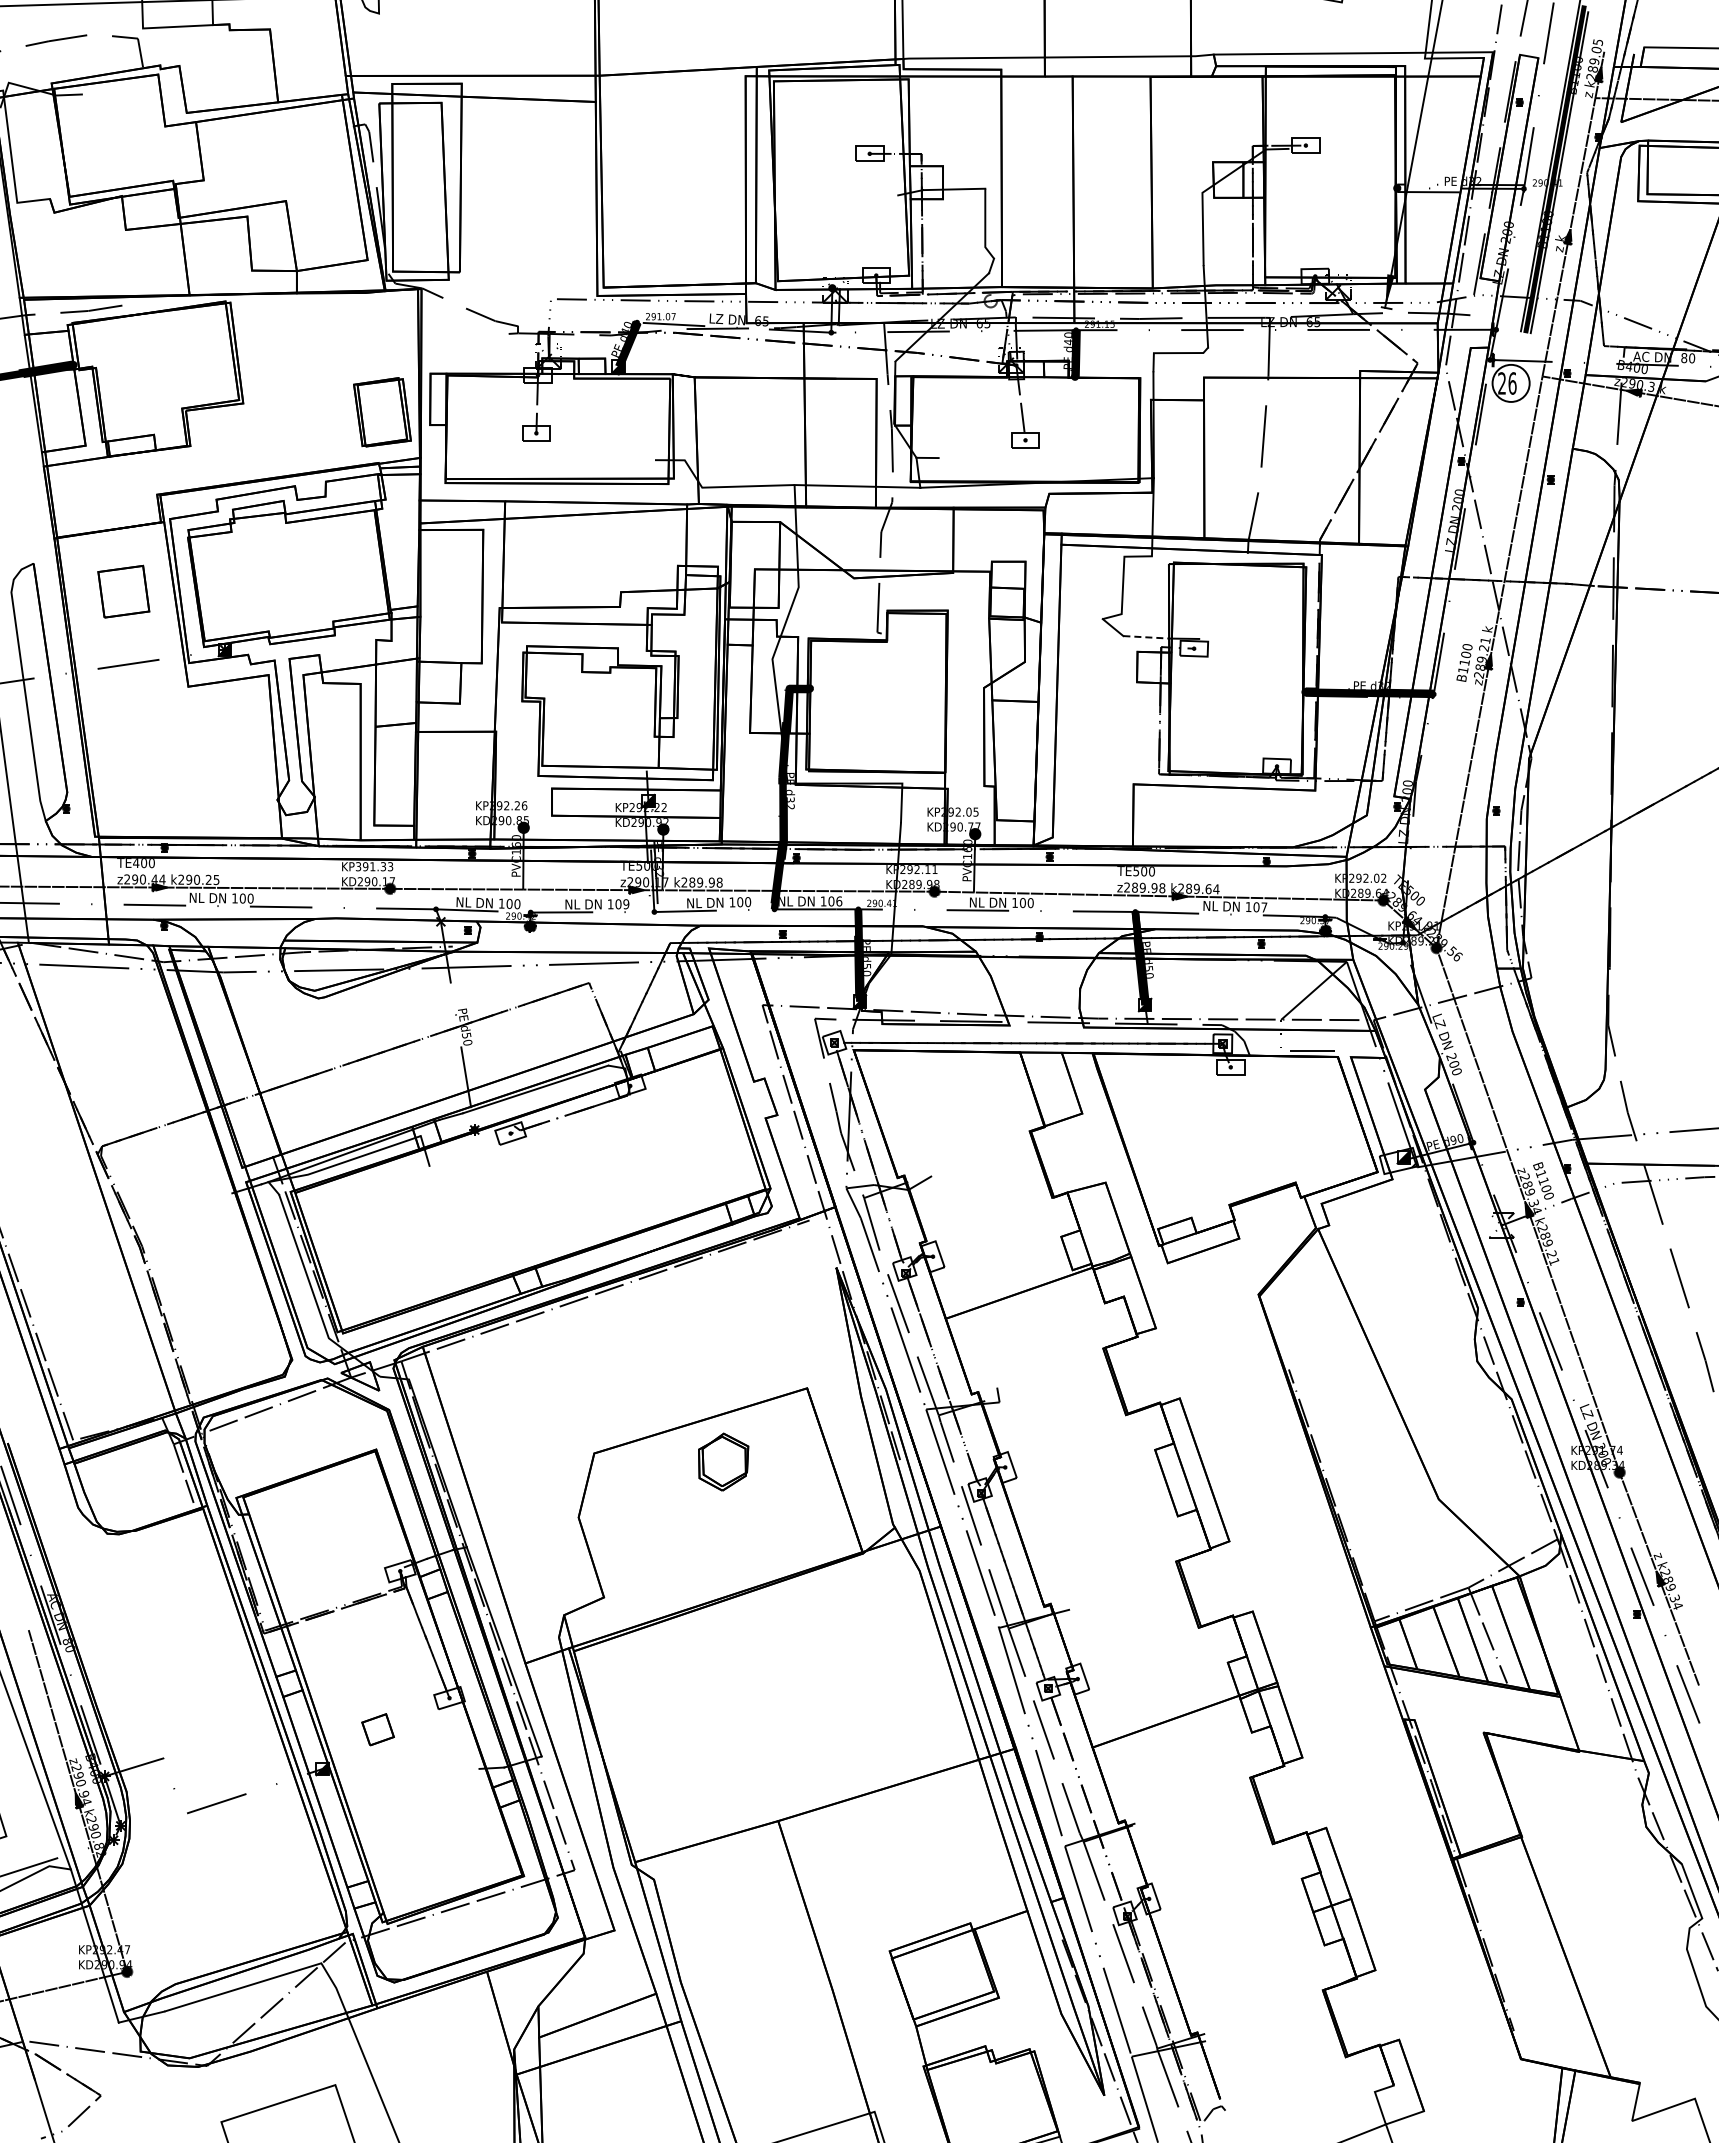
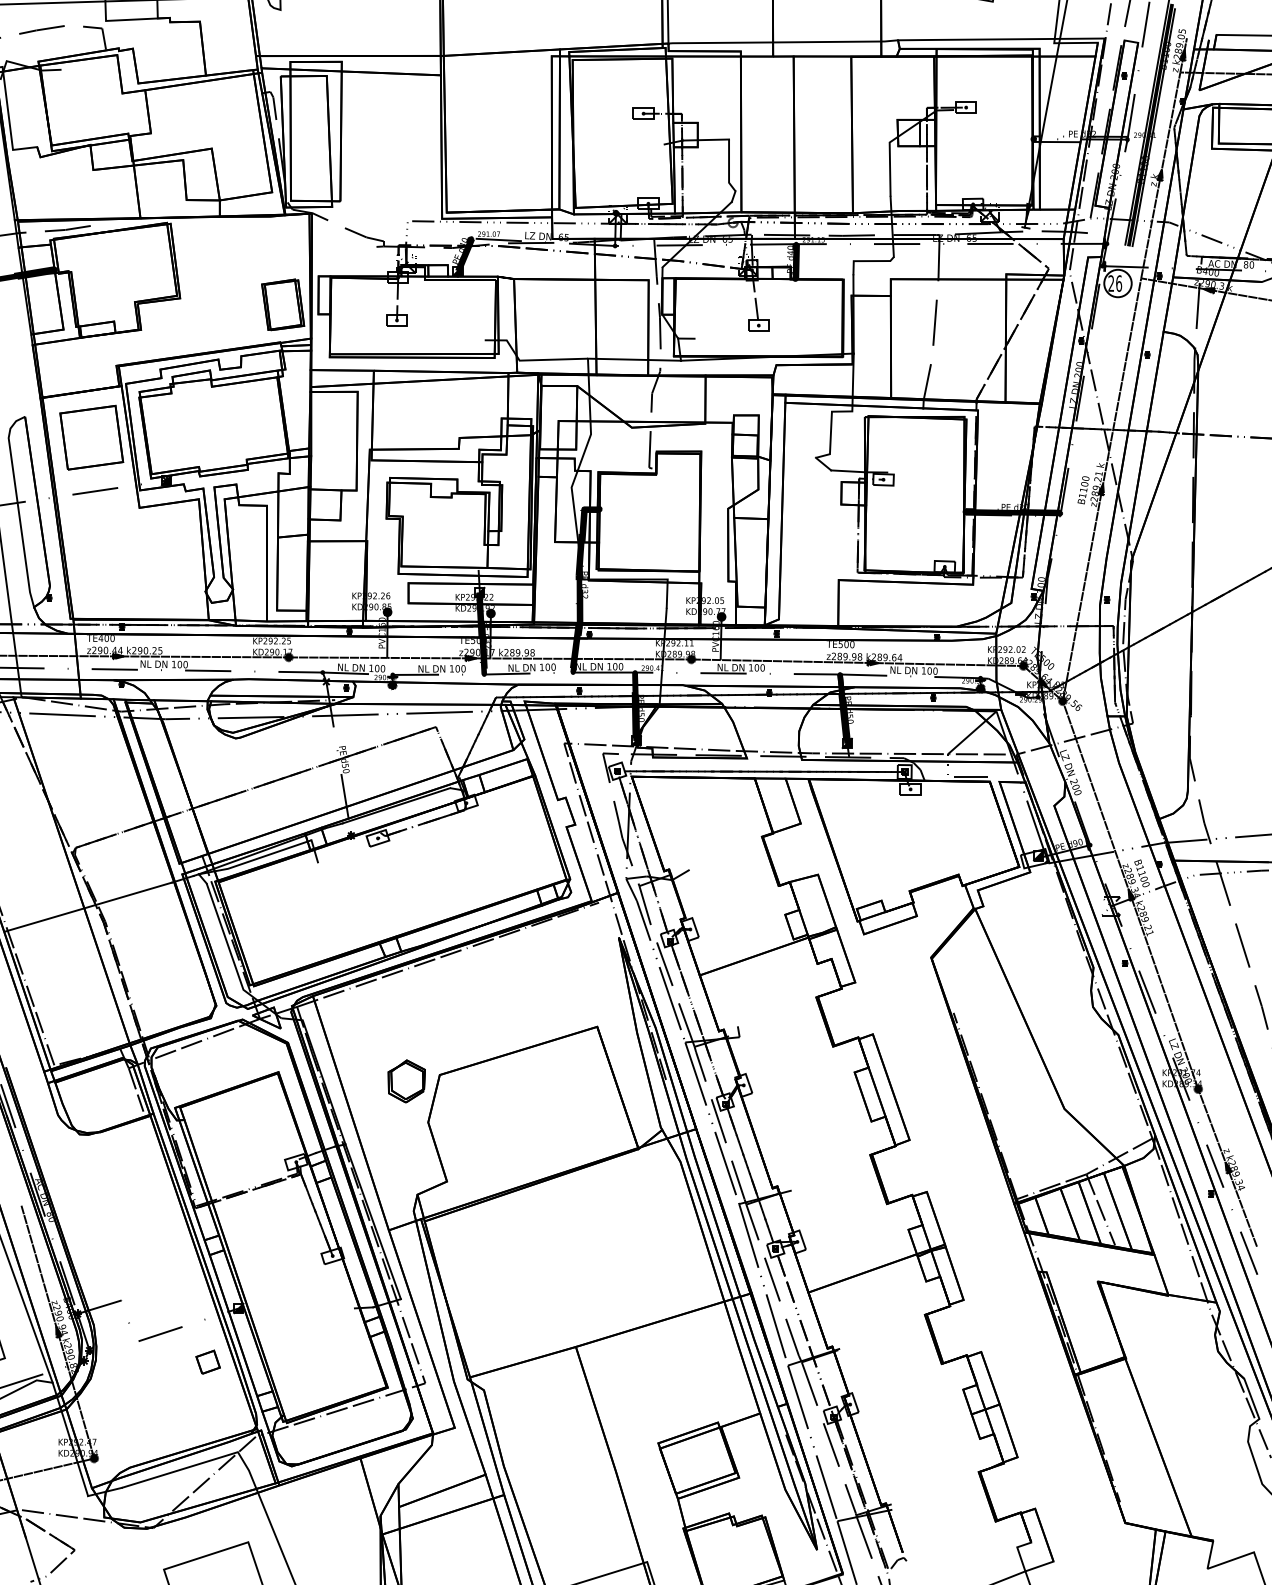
part: (123, 591) -> (91, 437), size x1.67
line: (1146, 637) -> (848, 471), dashed -> solid
fill: (651, 856) -> (482, 633), added
text: (374, 866) -> (277, 640), KP391.33 -> KP292.25
text: (839, 901) -> (621, 666), 106 -> 100
text: (626, 904) -> (463, 668), 109 -> 100
text: (1264, 907) -> (935, 671), 107 -> 100
line: (119, 1226) -> (88, 907), added
part: (723, 1461) -> (406, 1080), moved
part: (377, 1729) -> (207, 1362), moved

